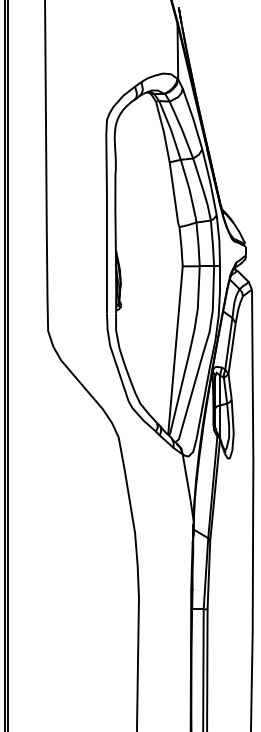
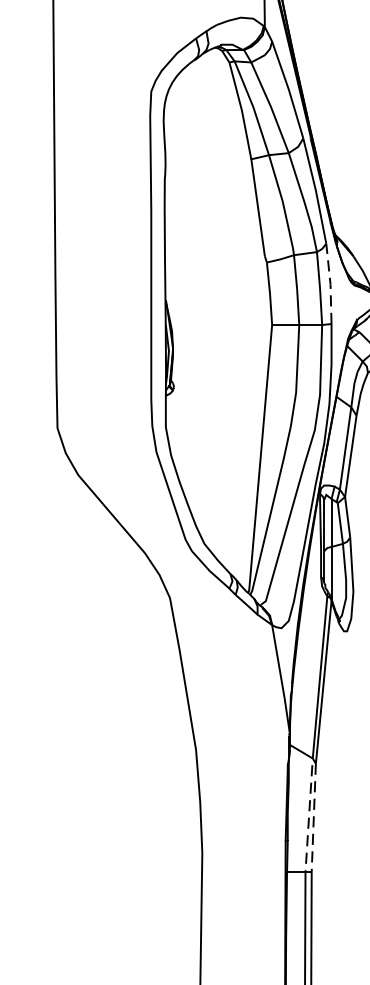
line: (219, 240) -> (330, 283), solid -> dashed
line: (203, 609) -> (305, 872), solid -> dashed

